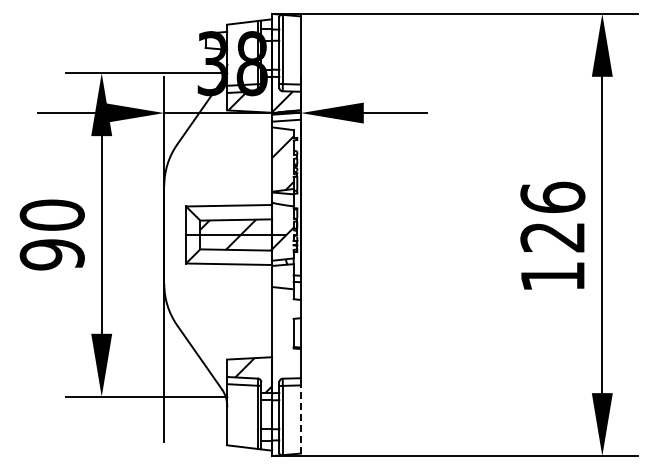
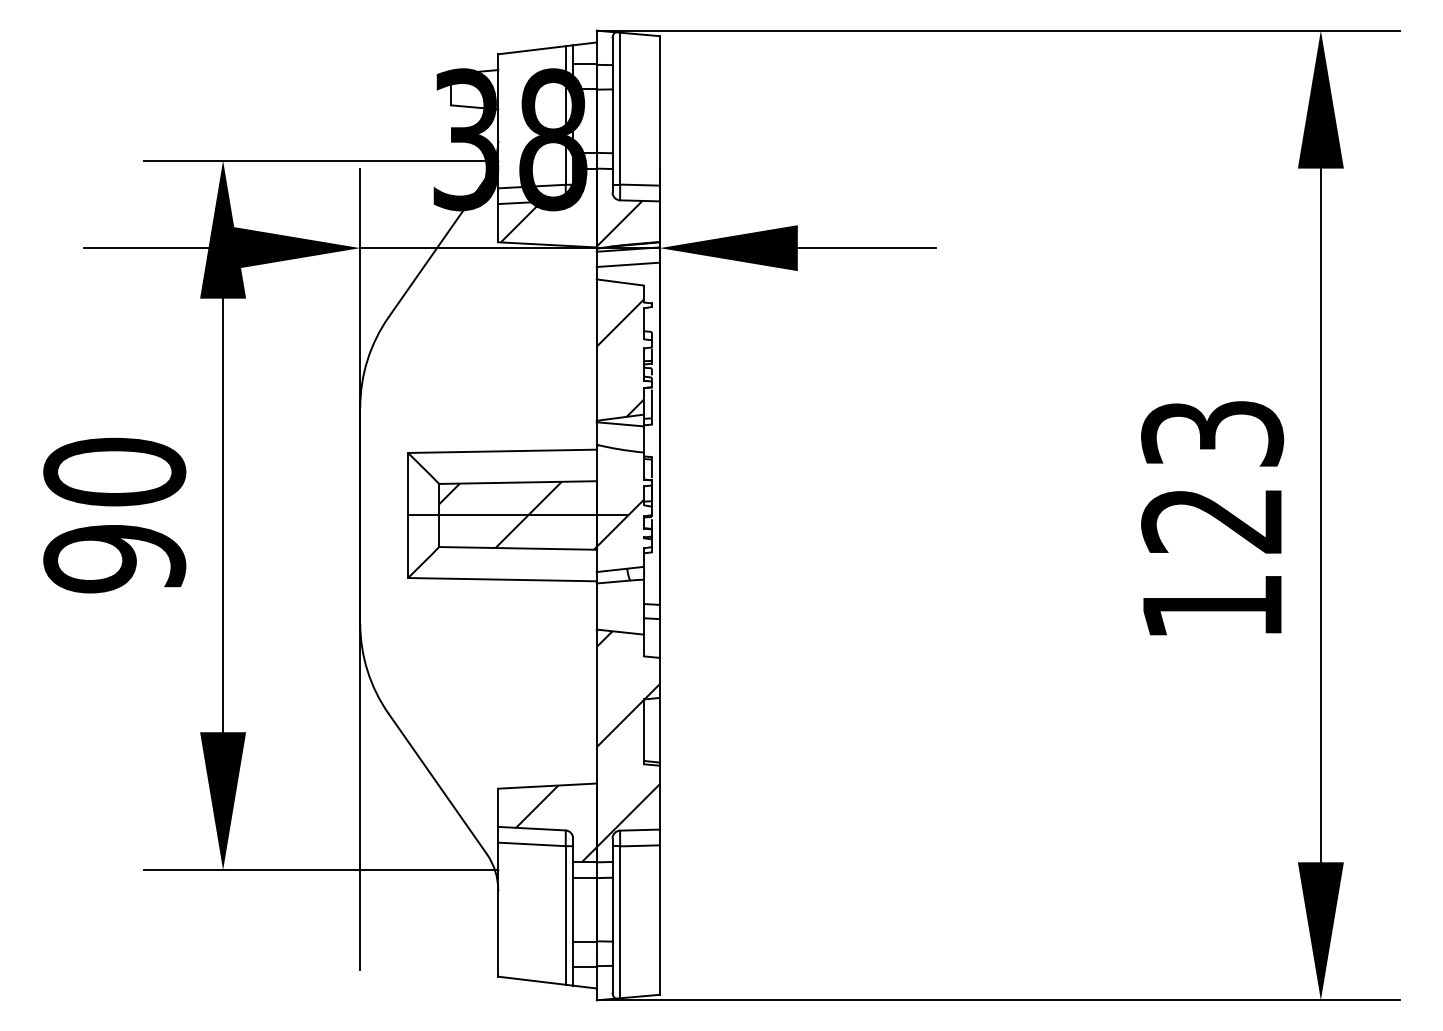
text: (552, 196) -> (1211, 431), 126 -> 123
hatch: (286, 336) -> (628, 738), added
line: (300, 418) -> (658, 917), dashed -> solid

